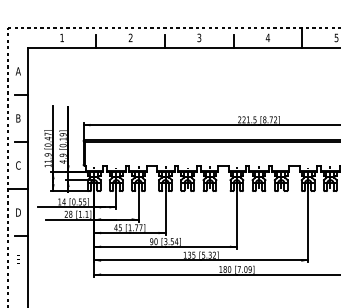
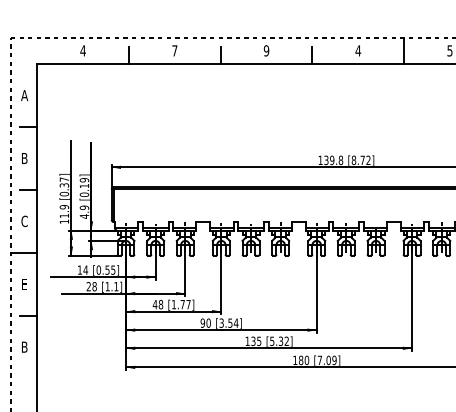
text: (61, 37) -> (82, 50), 1 -> 4
text: (130, 37) -> (174, 50), 2 -> 7
text: (199, 37) -> (266, 50), 3 -> 9
text: (247, 119) -> (330, 160), 221.5 -> 139.8
text: (48, 138) -> (64, 185), [0.47] -> [0.37]
text: (18, 211) -> (24, 283), D -> E
text: (120, 227) -> (160, 304), 45 -> 48
text: (18, 259) -> (24, 346), E -> B

